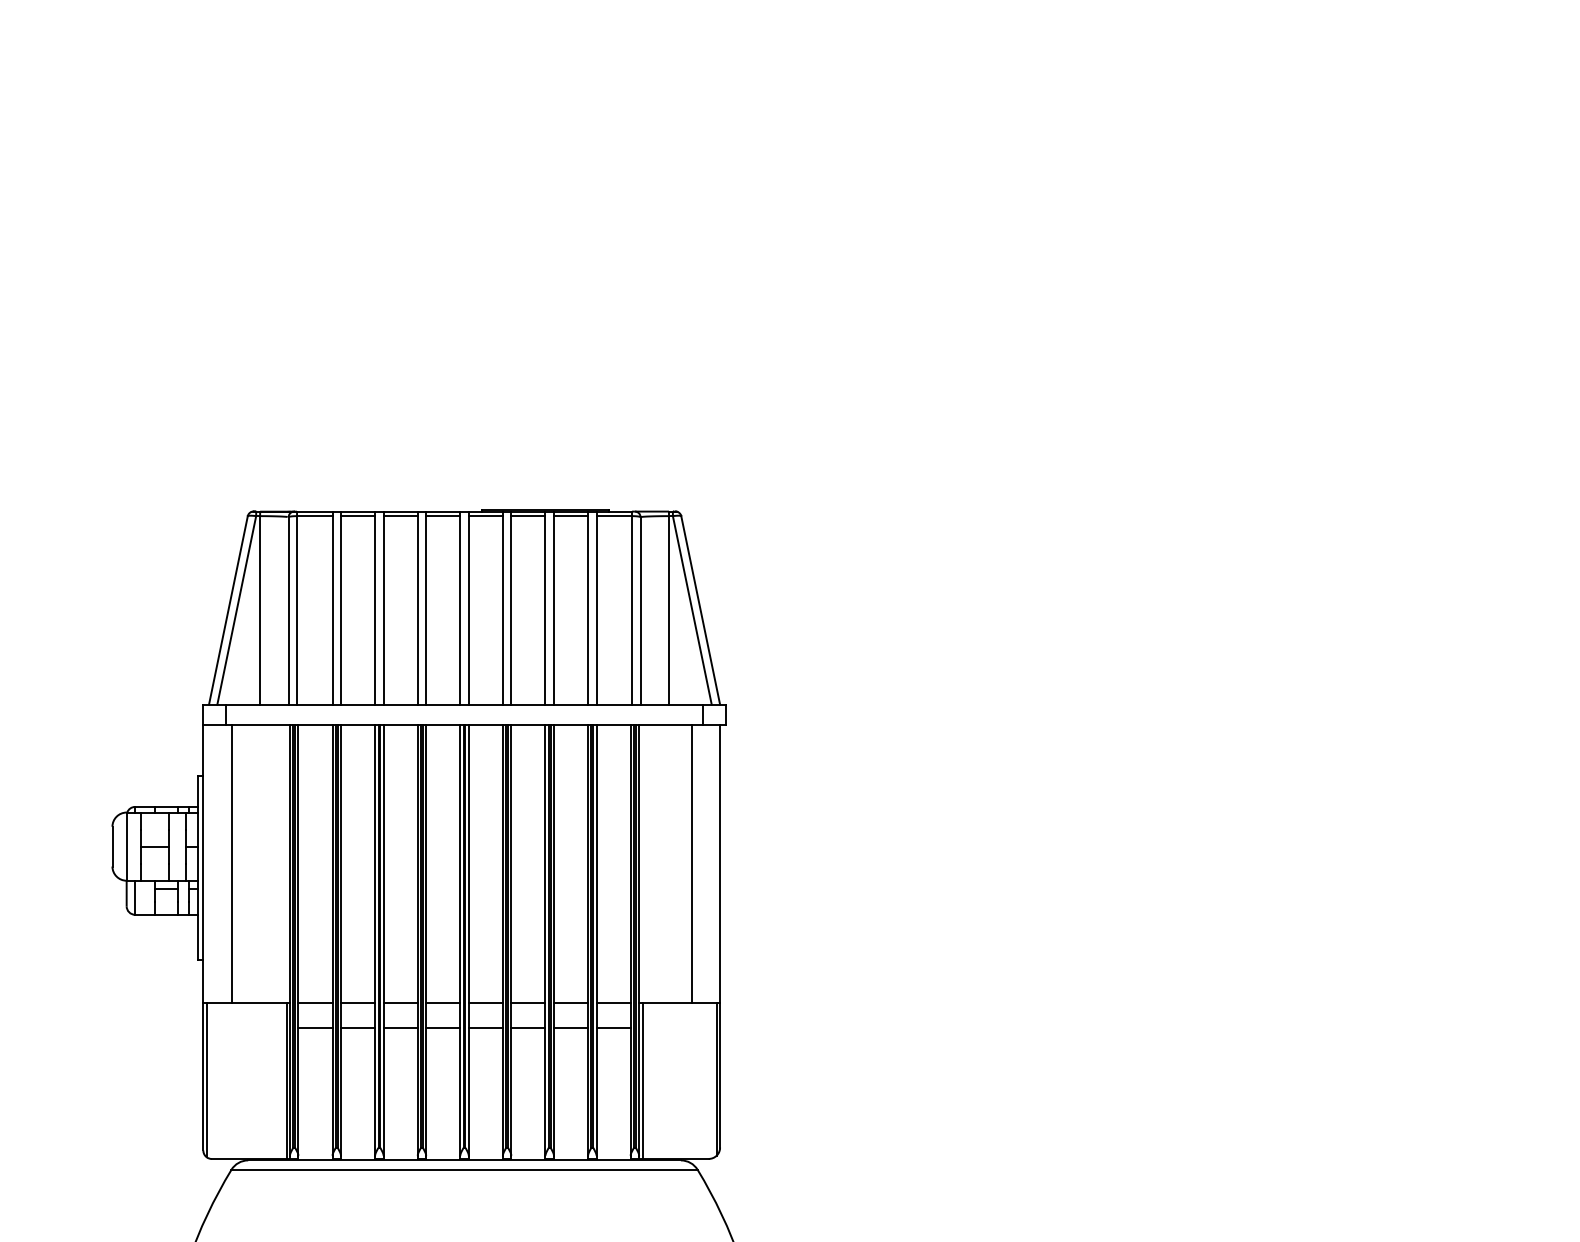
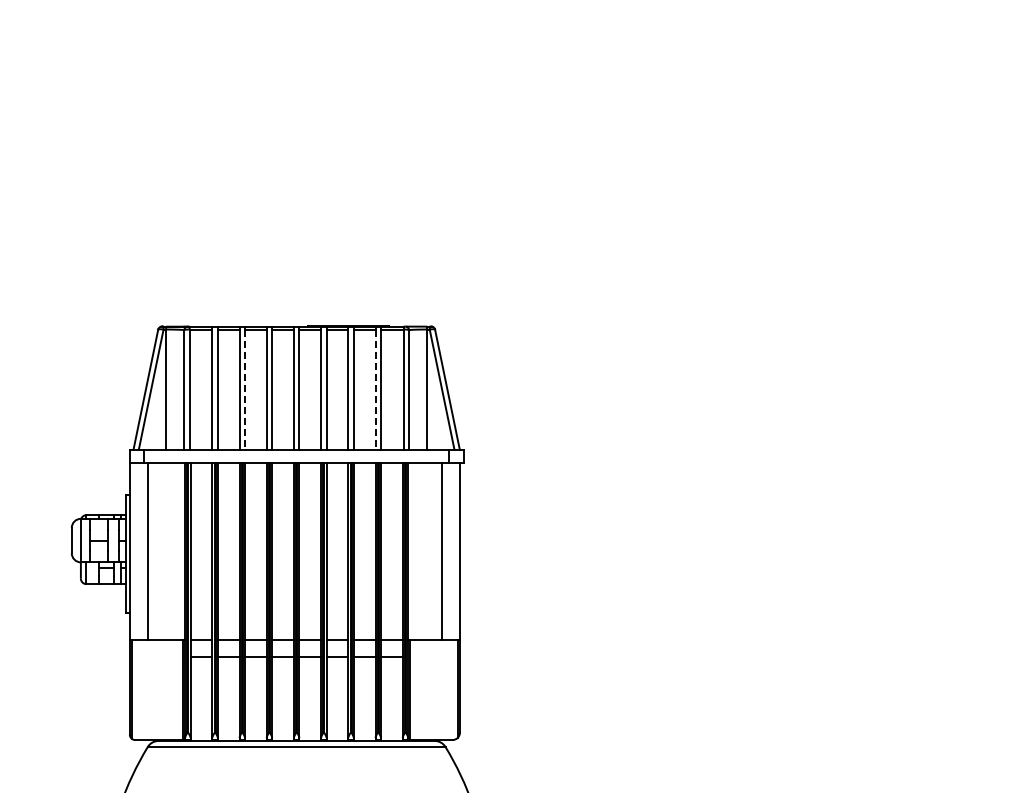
line: (382, 611) -> (244, 390), solid -> dashed
line: (587, 611) -> (375, 390), solid -> dashed

